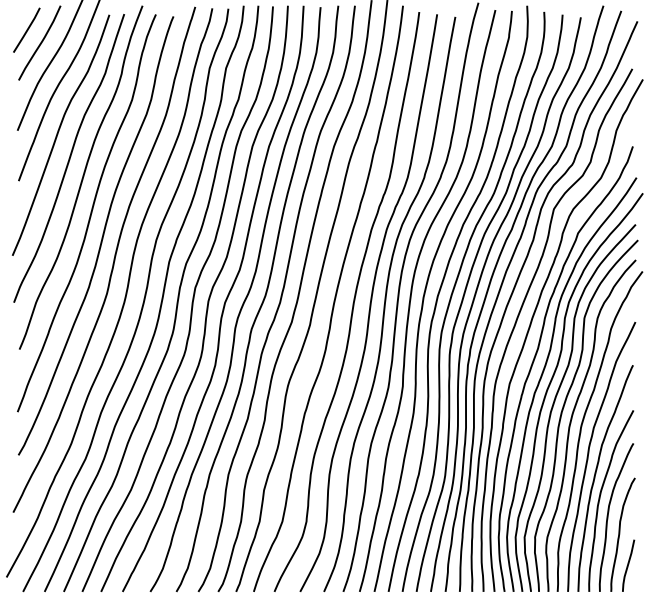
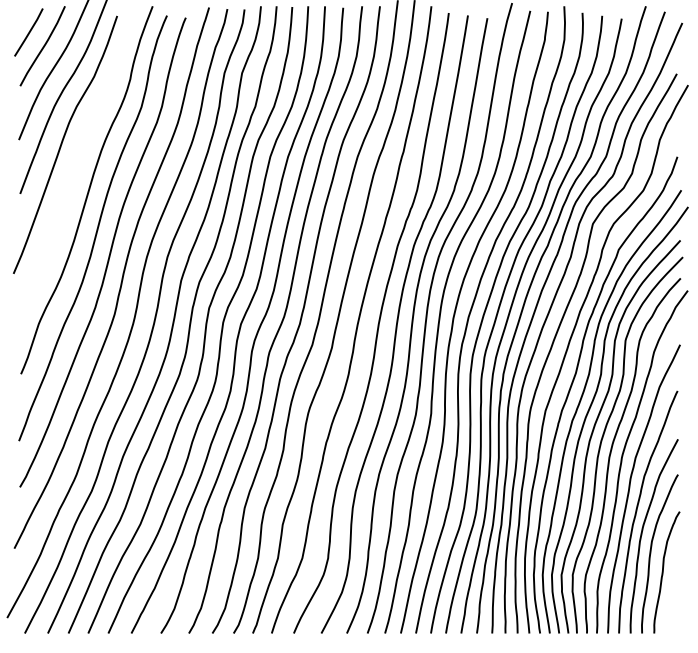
curve: (68, 158) -> (73, 169), removed
line: (628, 565) -> (672, 605), removed

